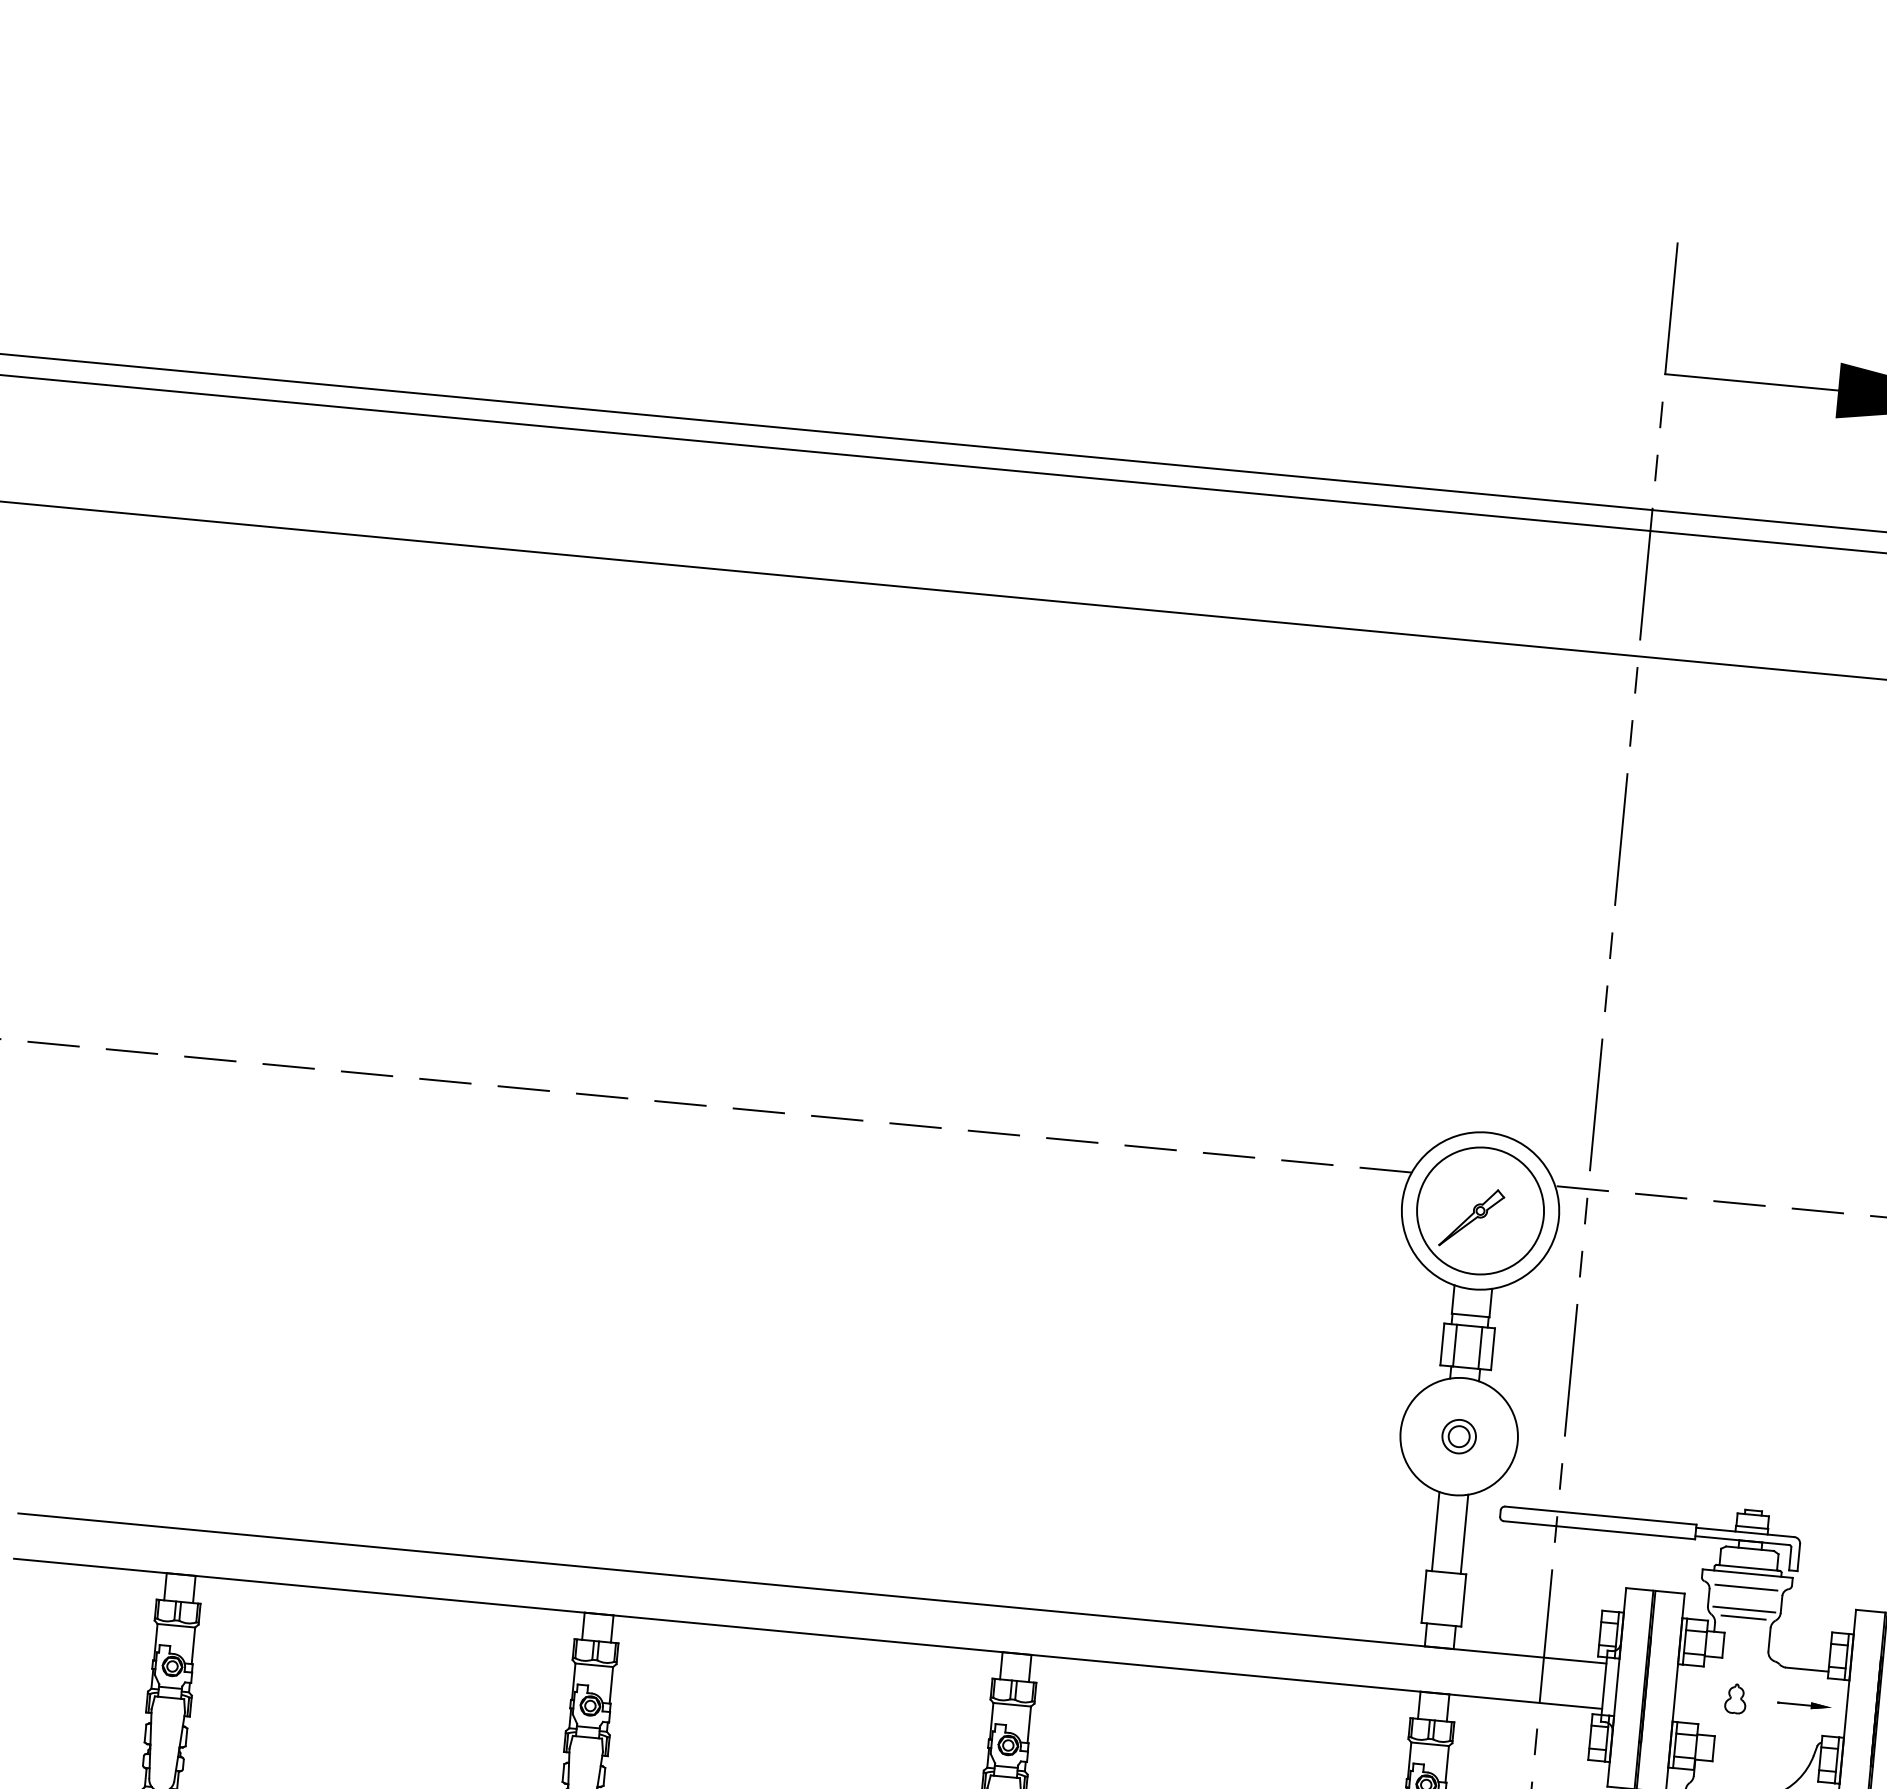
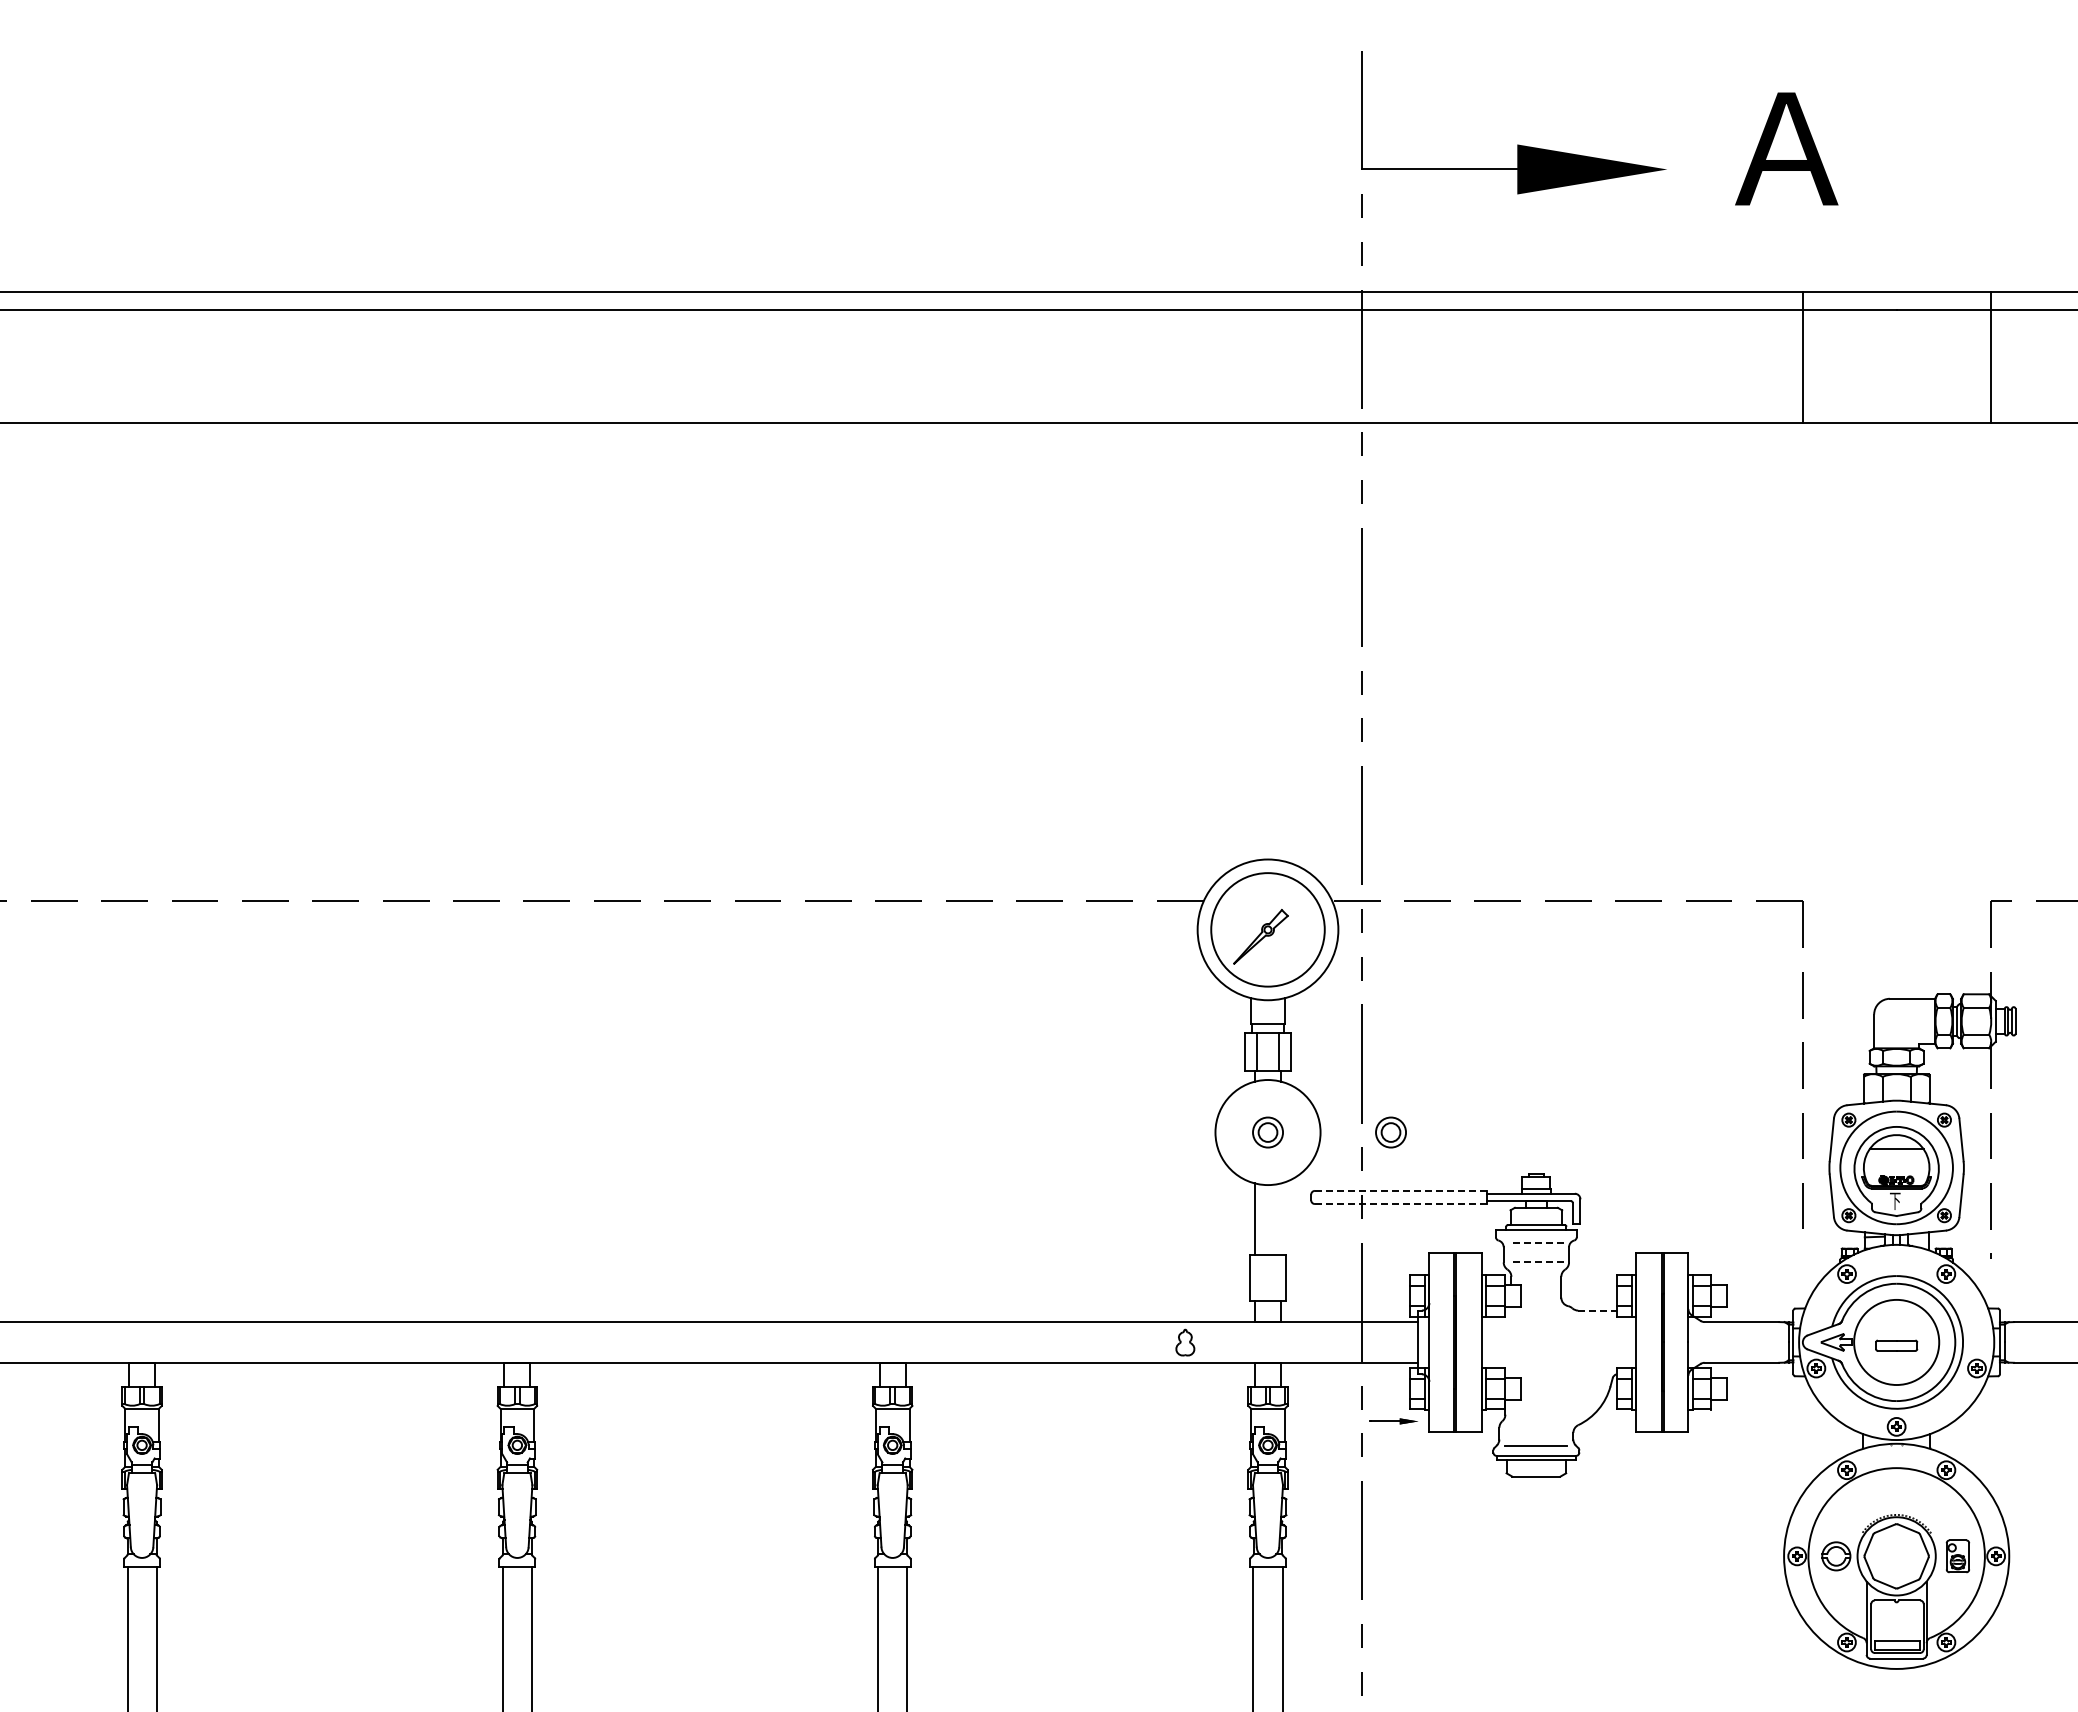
part: (1595, 1449) -> (1390, 1132), added
line: (1600, 1515) -> (1400, 1190), solid -> dashed
line: (1599, 1530) -> (1400, 1204), solid -> dashed
line: (1464, 1533) -> (1280, 1218), removed
line: (1746, 1587) -> (1536, 1242), solid -> dashed
line: (1744, 1609) -> (1536, 1262), solid -> dashed
line: (1743, 1617) -> (1536, 1269), removed
line: (1807, 1669) -> (1597, 1310), solid -> dashed
part: (1736, 1698) -> (1185, 1342), moved
part: (1803, 1705) -> (1393, 1421), moved

